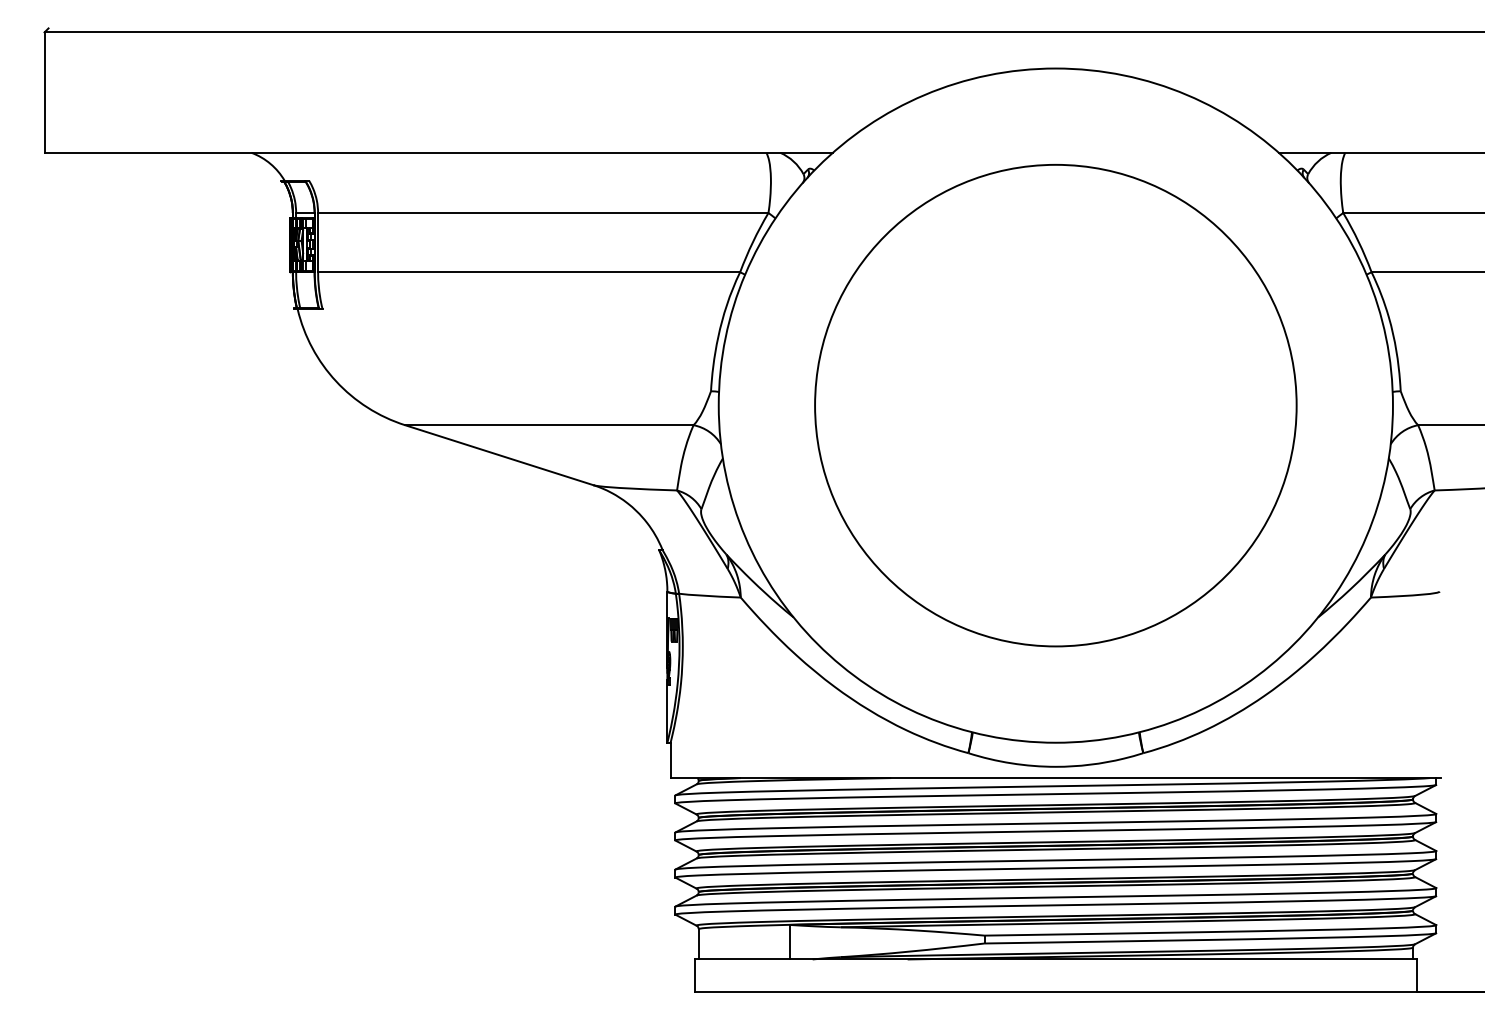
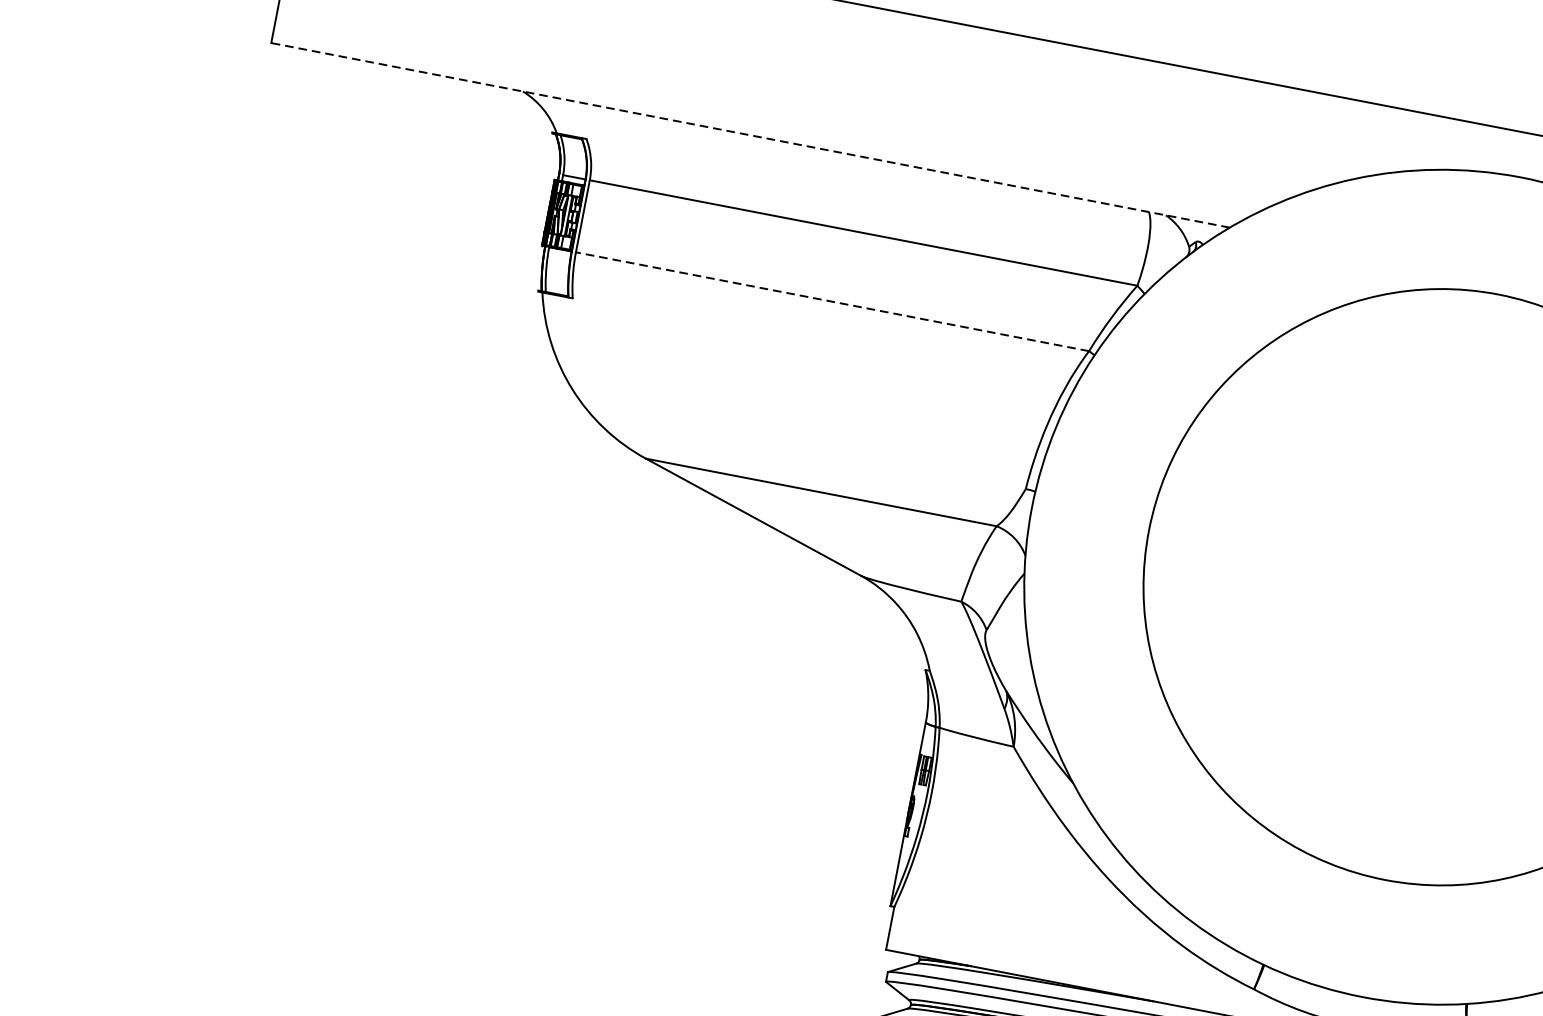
line: (438, 152) -> (750, 134), solid -> dashed
line: (528, 272) -> (831, 301), solid -> dashed

